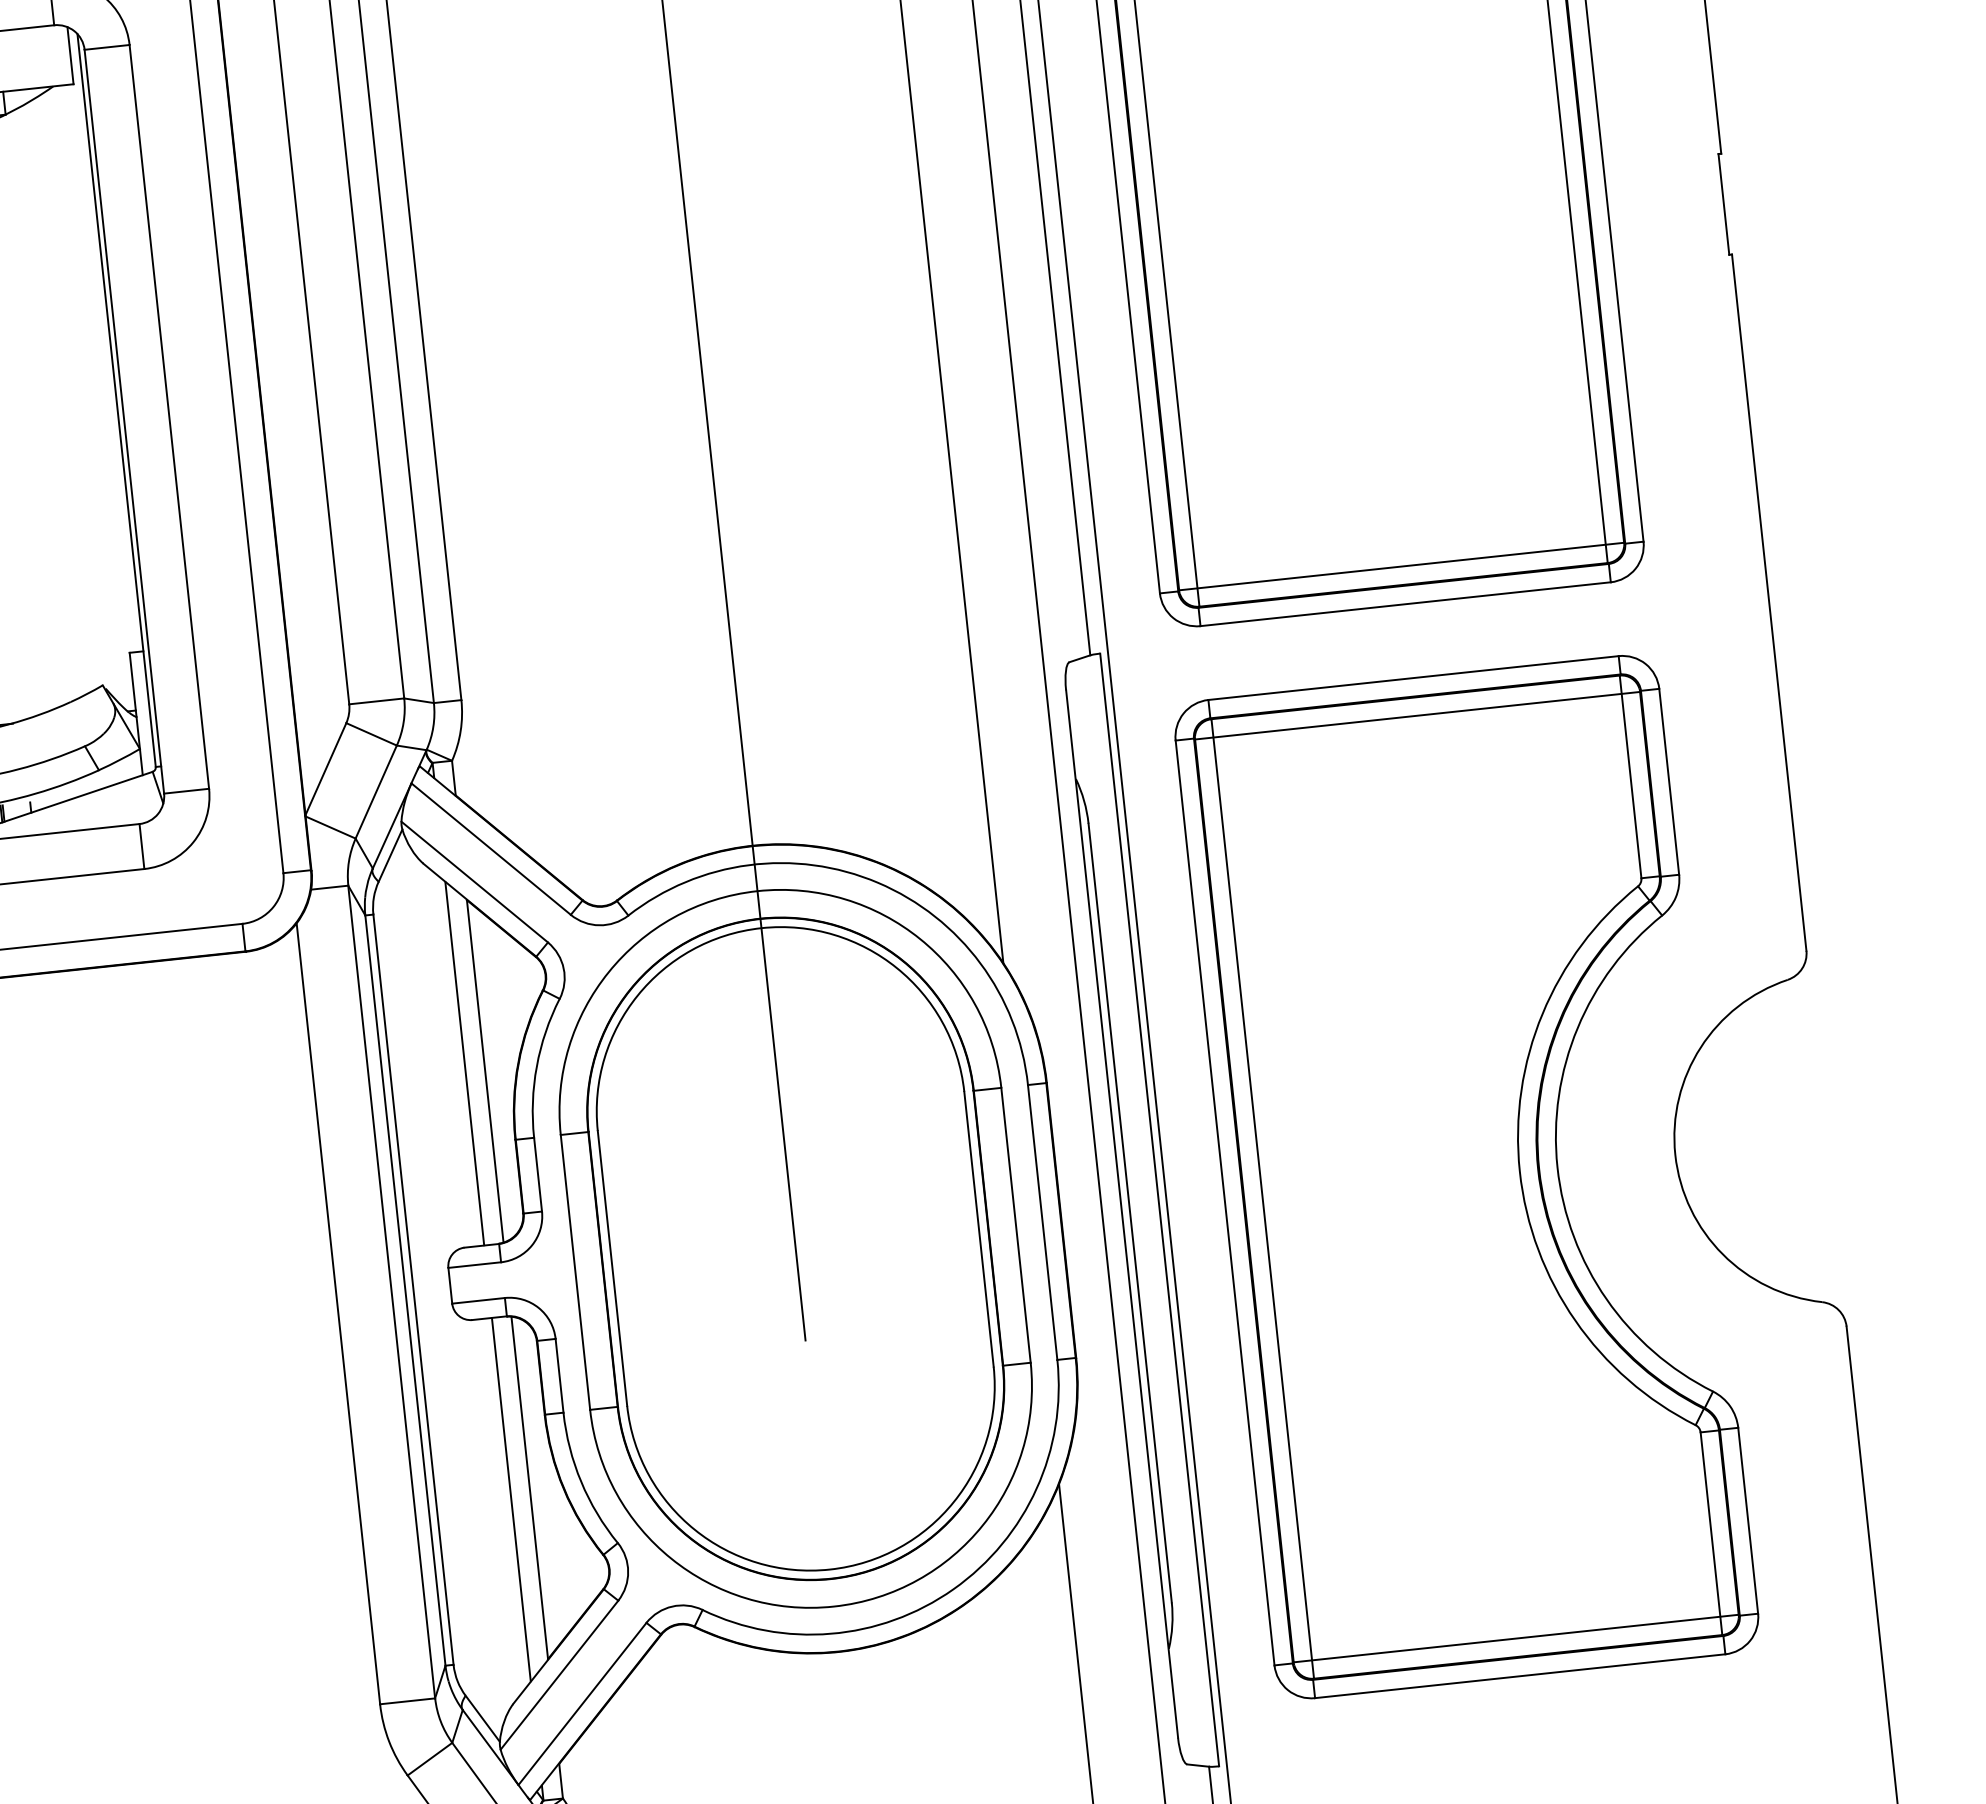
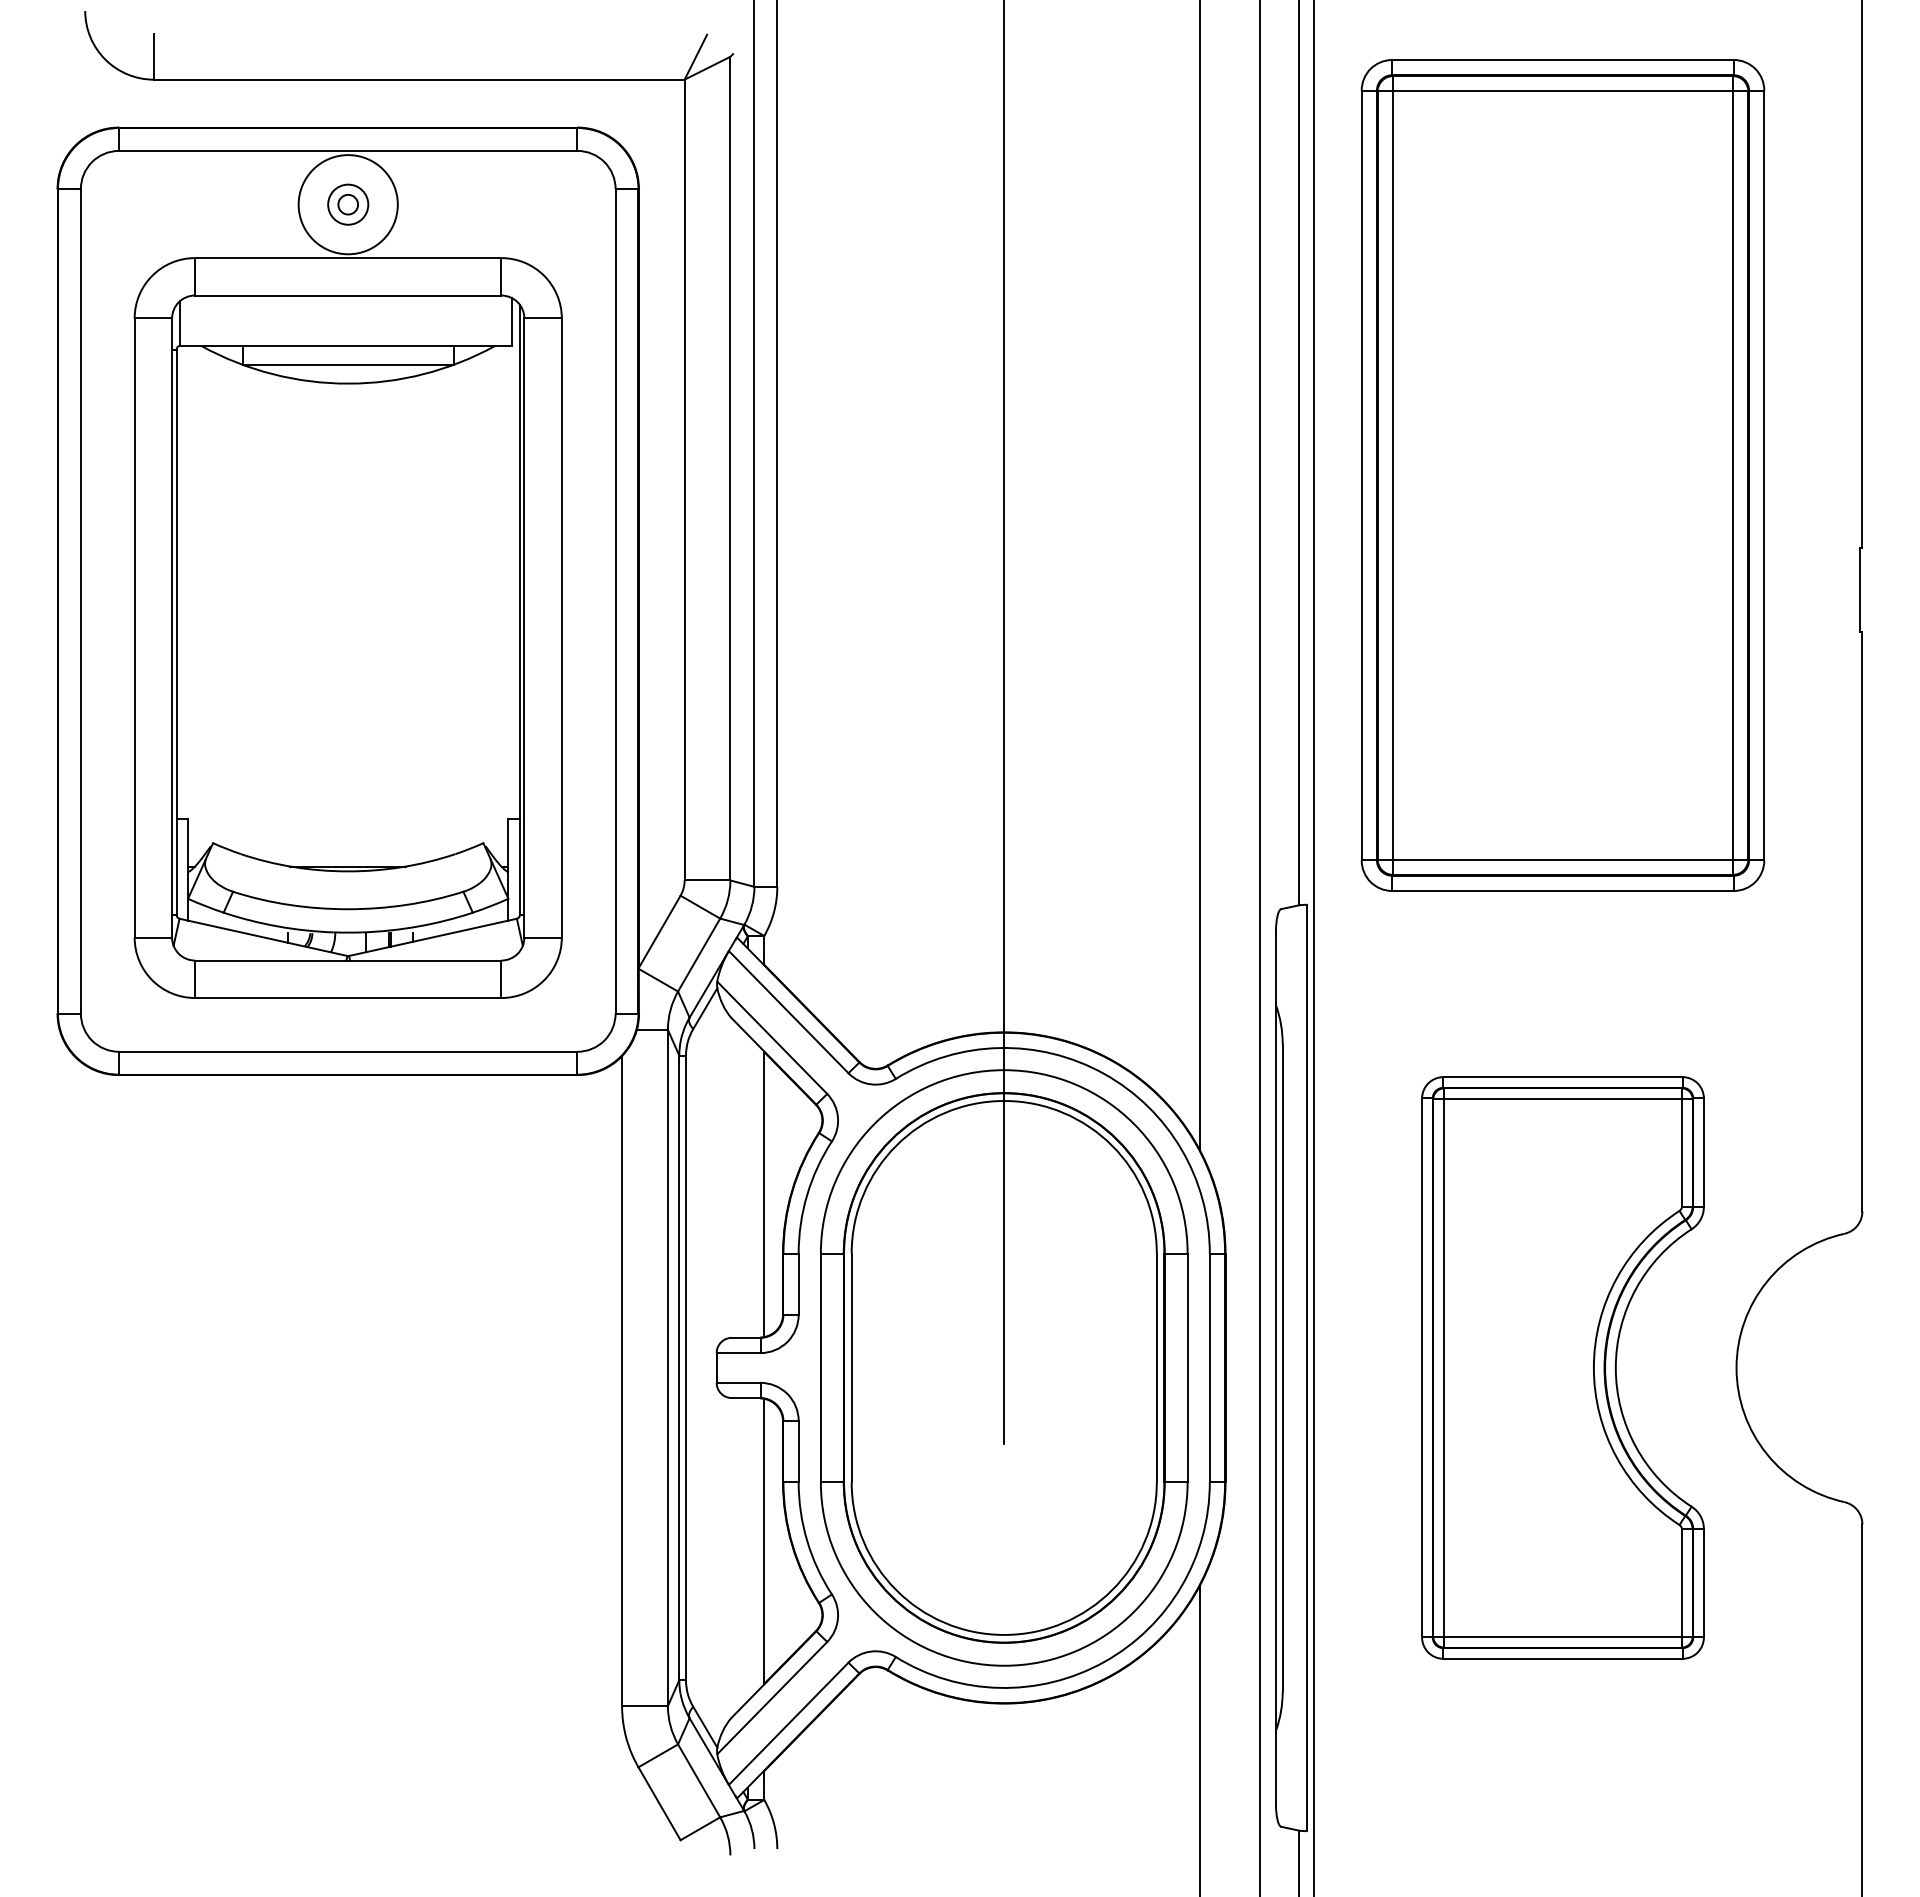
line: (465, 1063) -> (748, 1186), removed
part: (1466, 1176) -> (1562, 1367), size x0.7
line: (511, 1499) -> (748, 1549), removed

